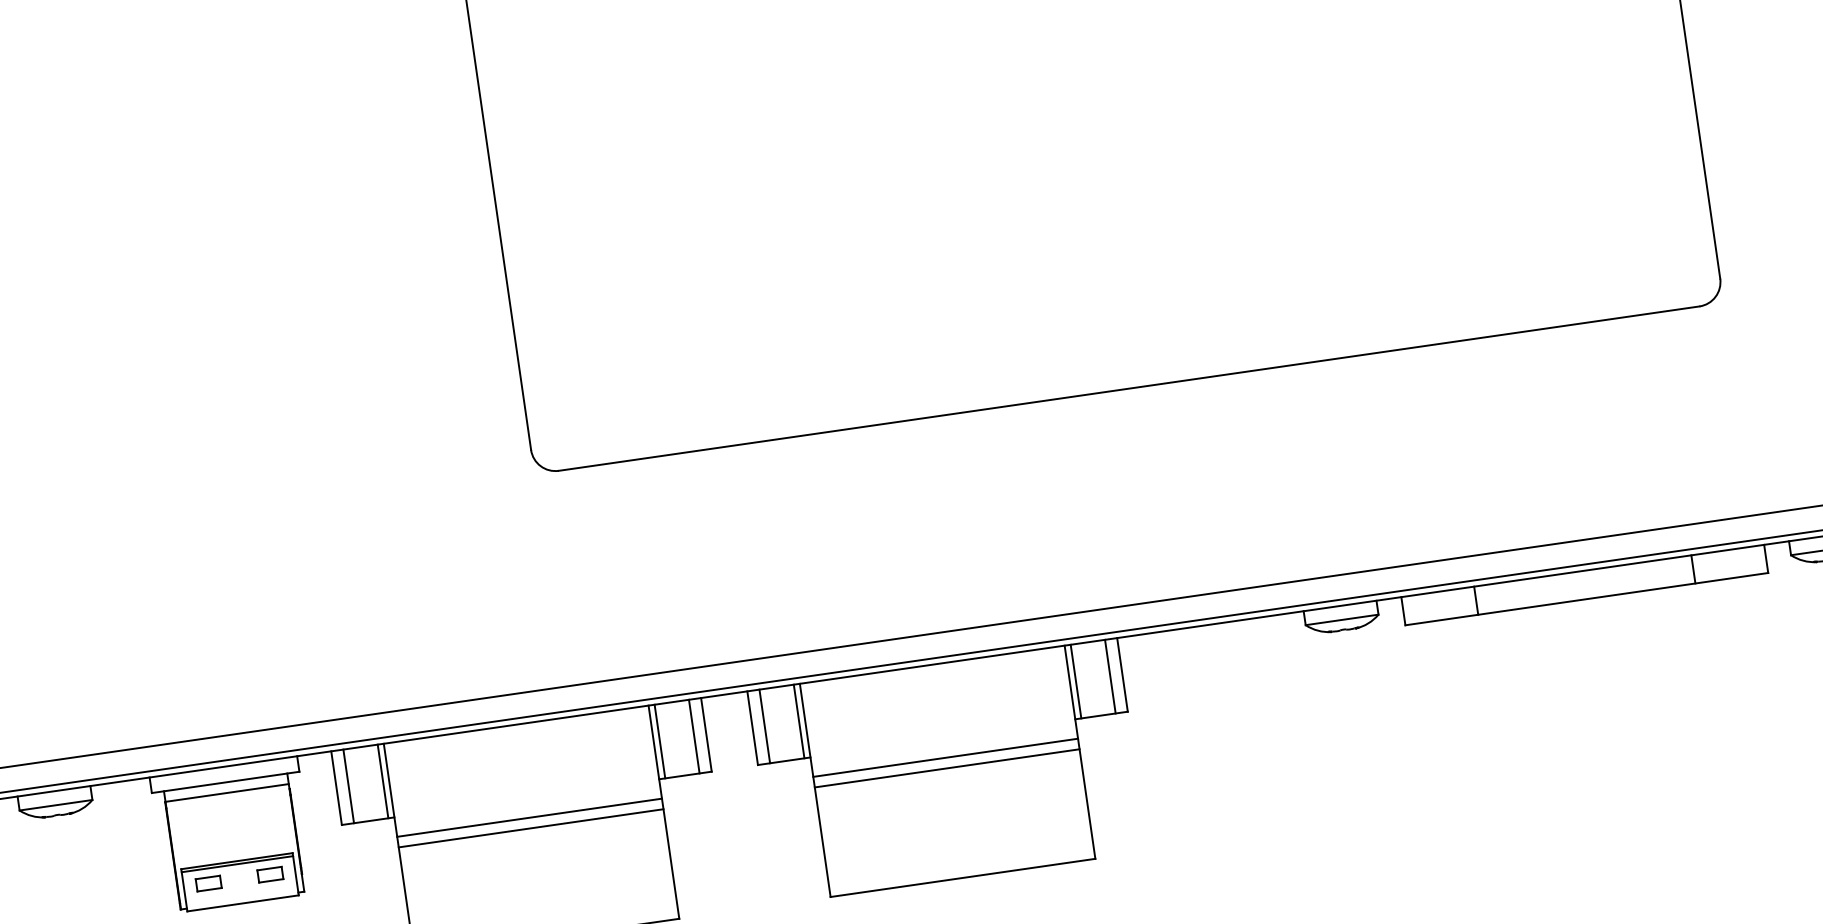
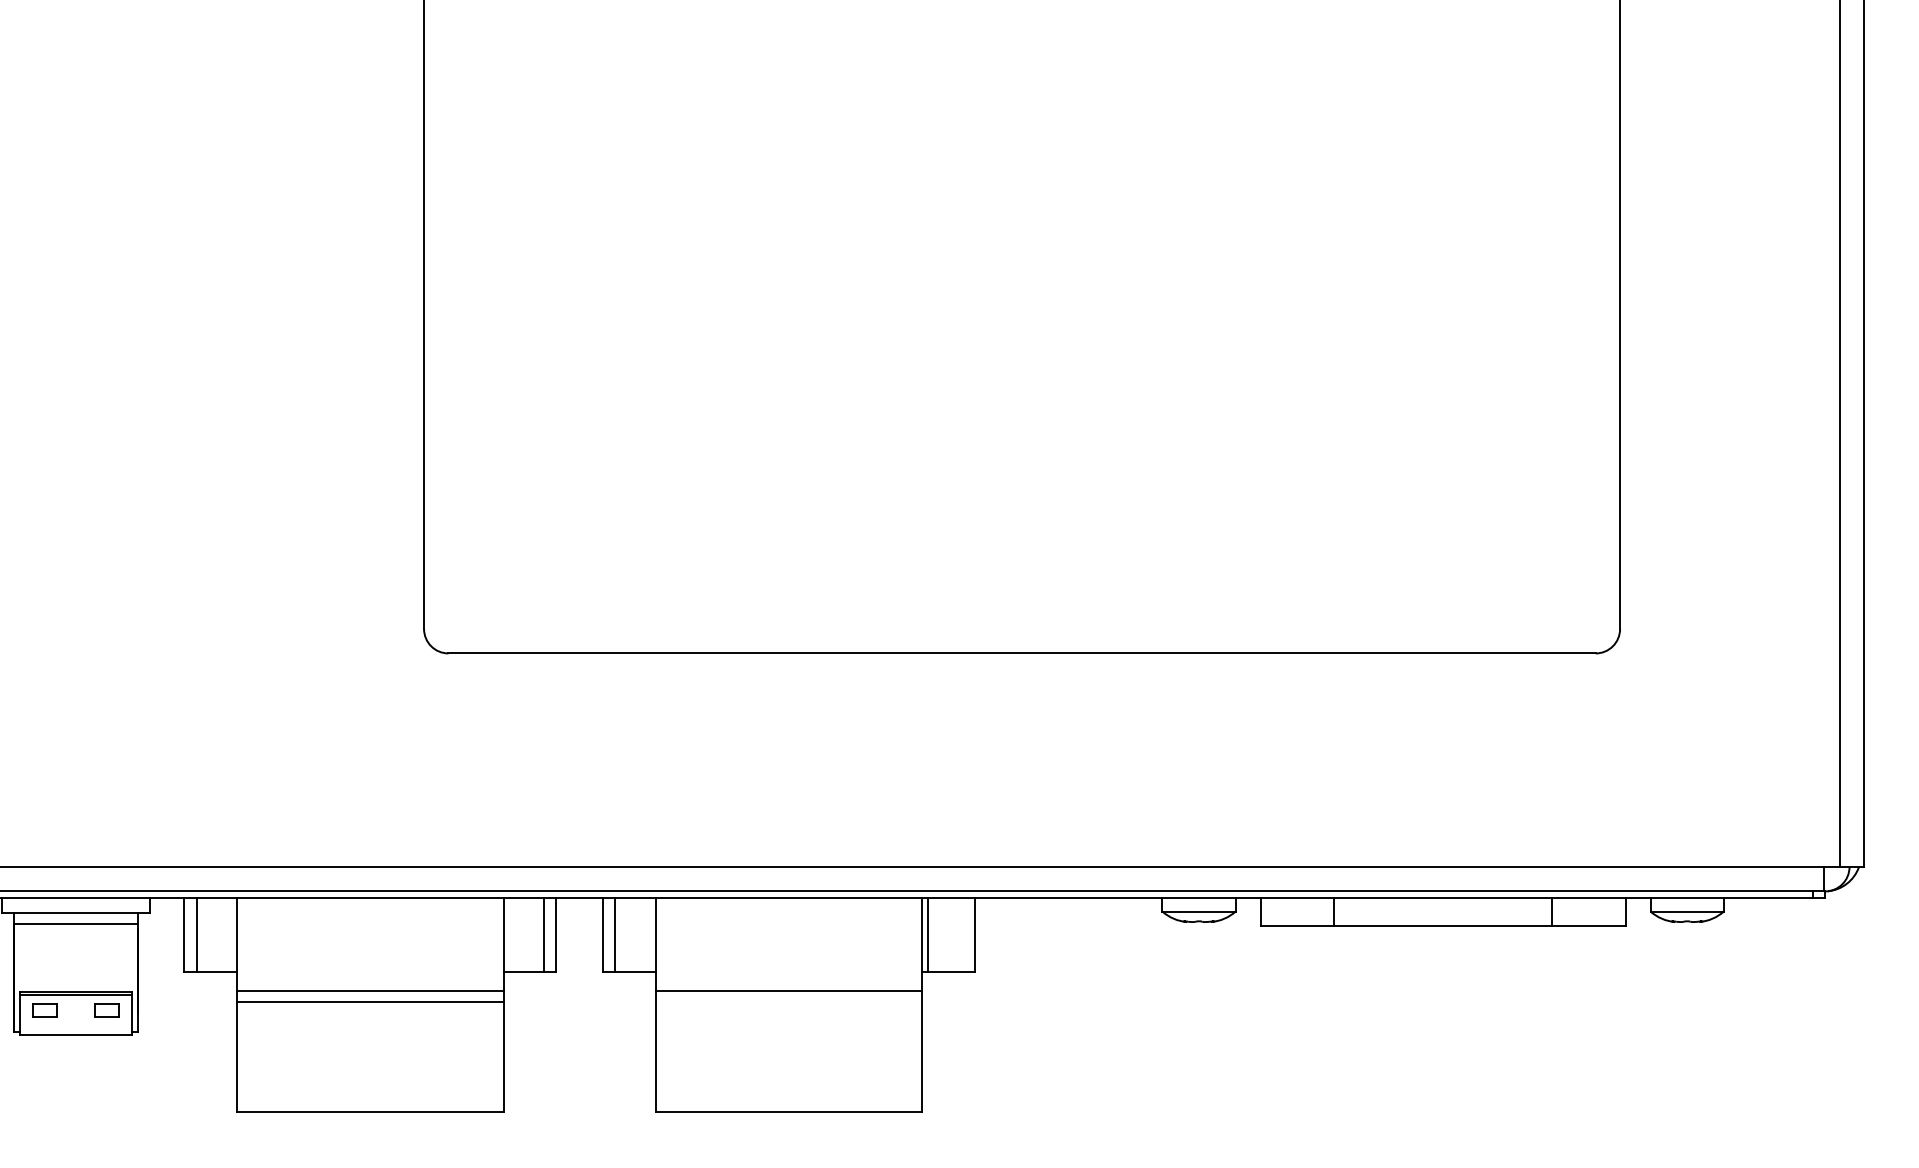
line: (1110, 676) -> (962, 934), removed
line: (799, 721) -> (649, 934), removed
line: (659, 741) -> (509, 934), removed
line: (946, 768) -> (788, 1001), removed
line: (383, 781) -> (231, 934), removed

